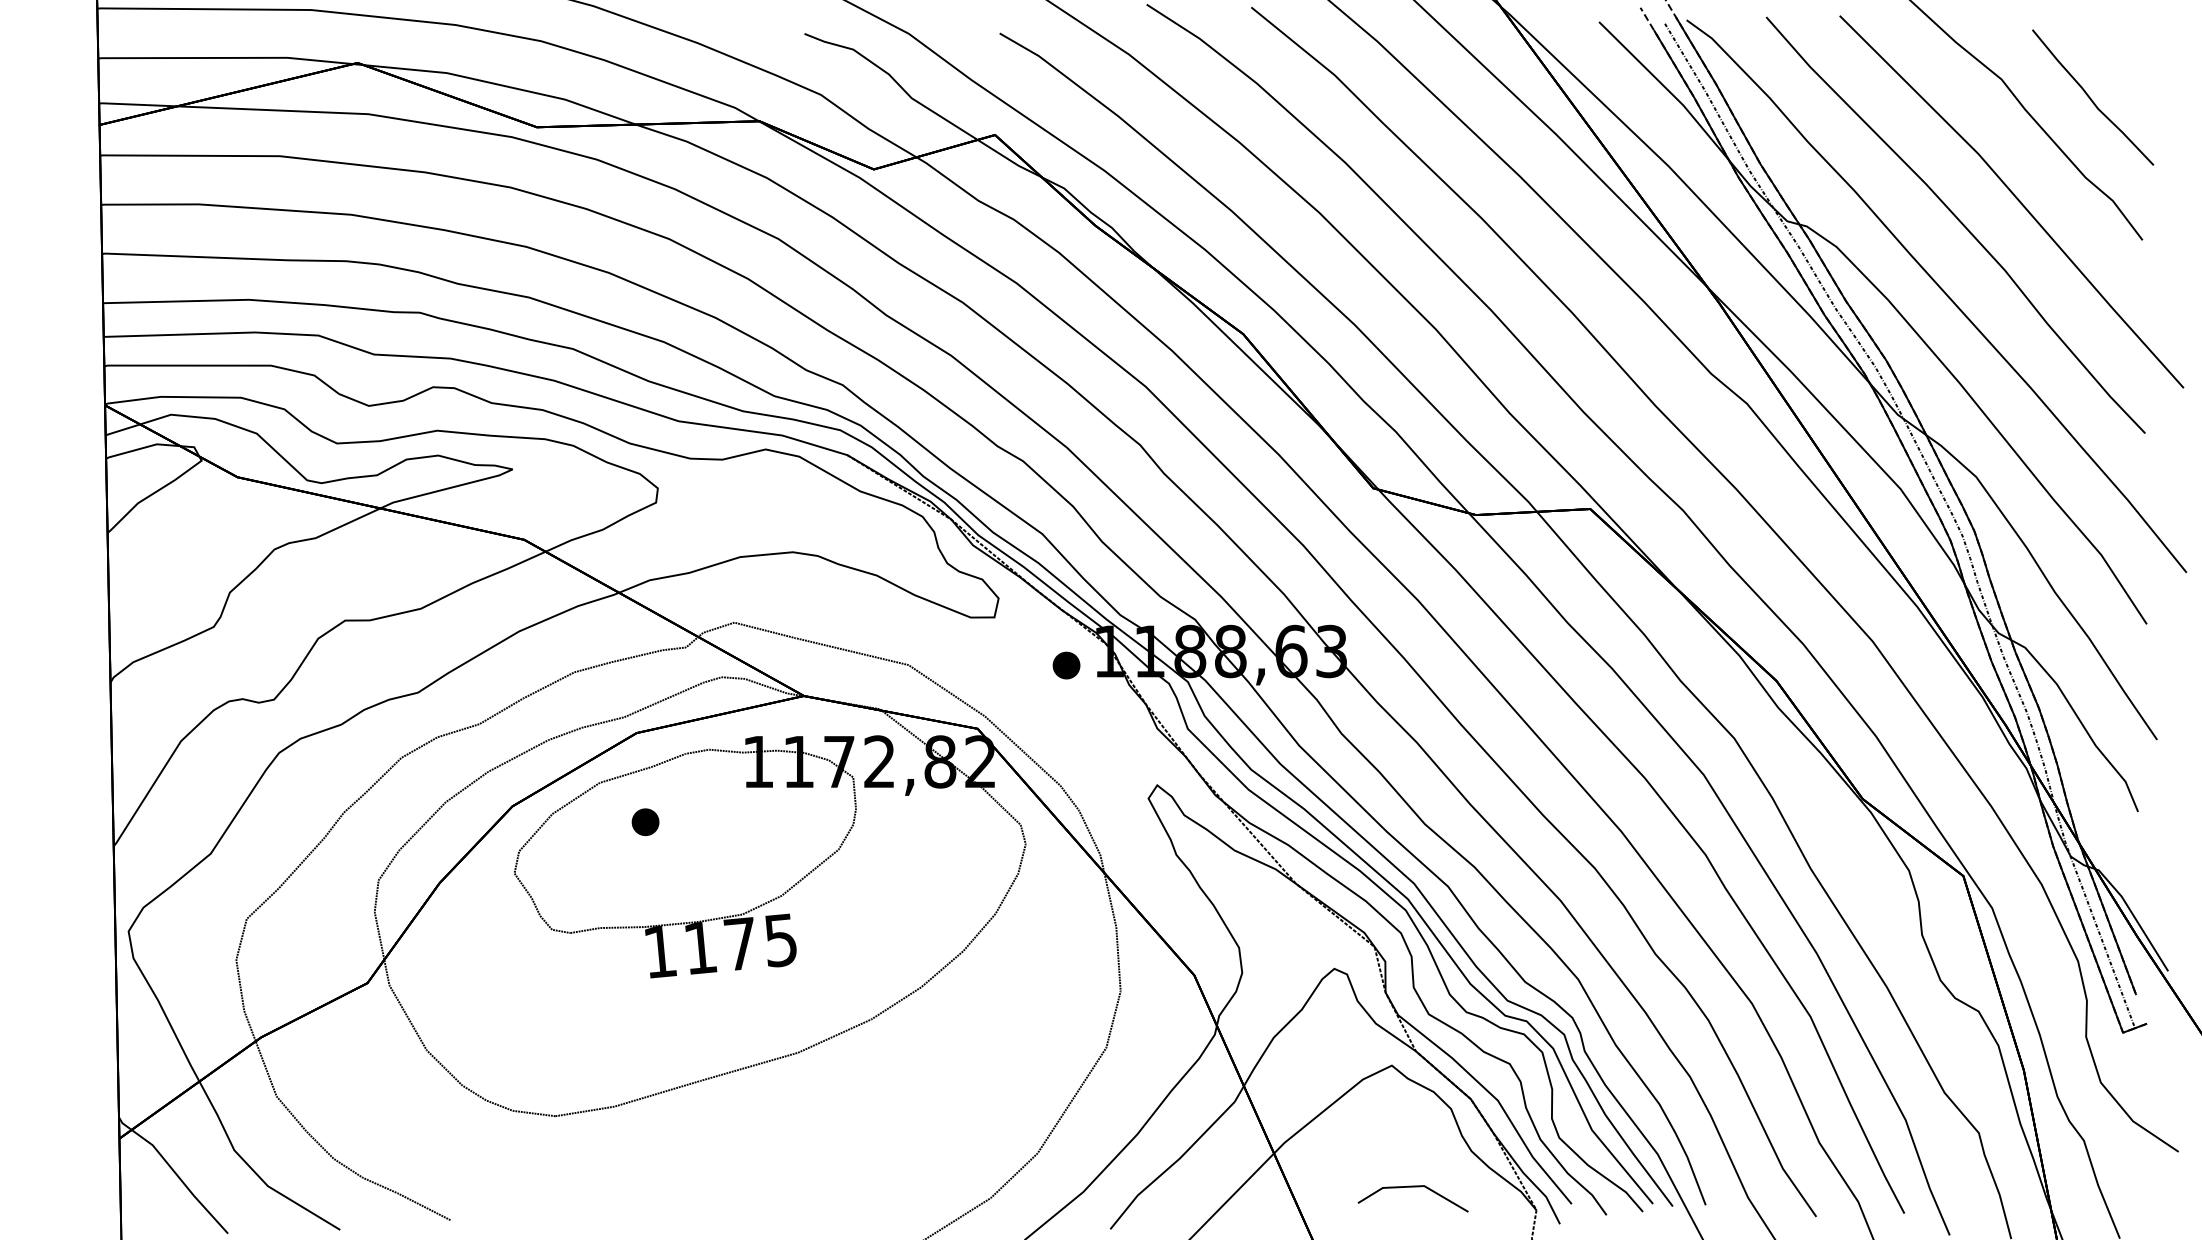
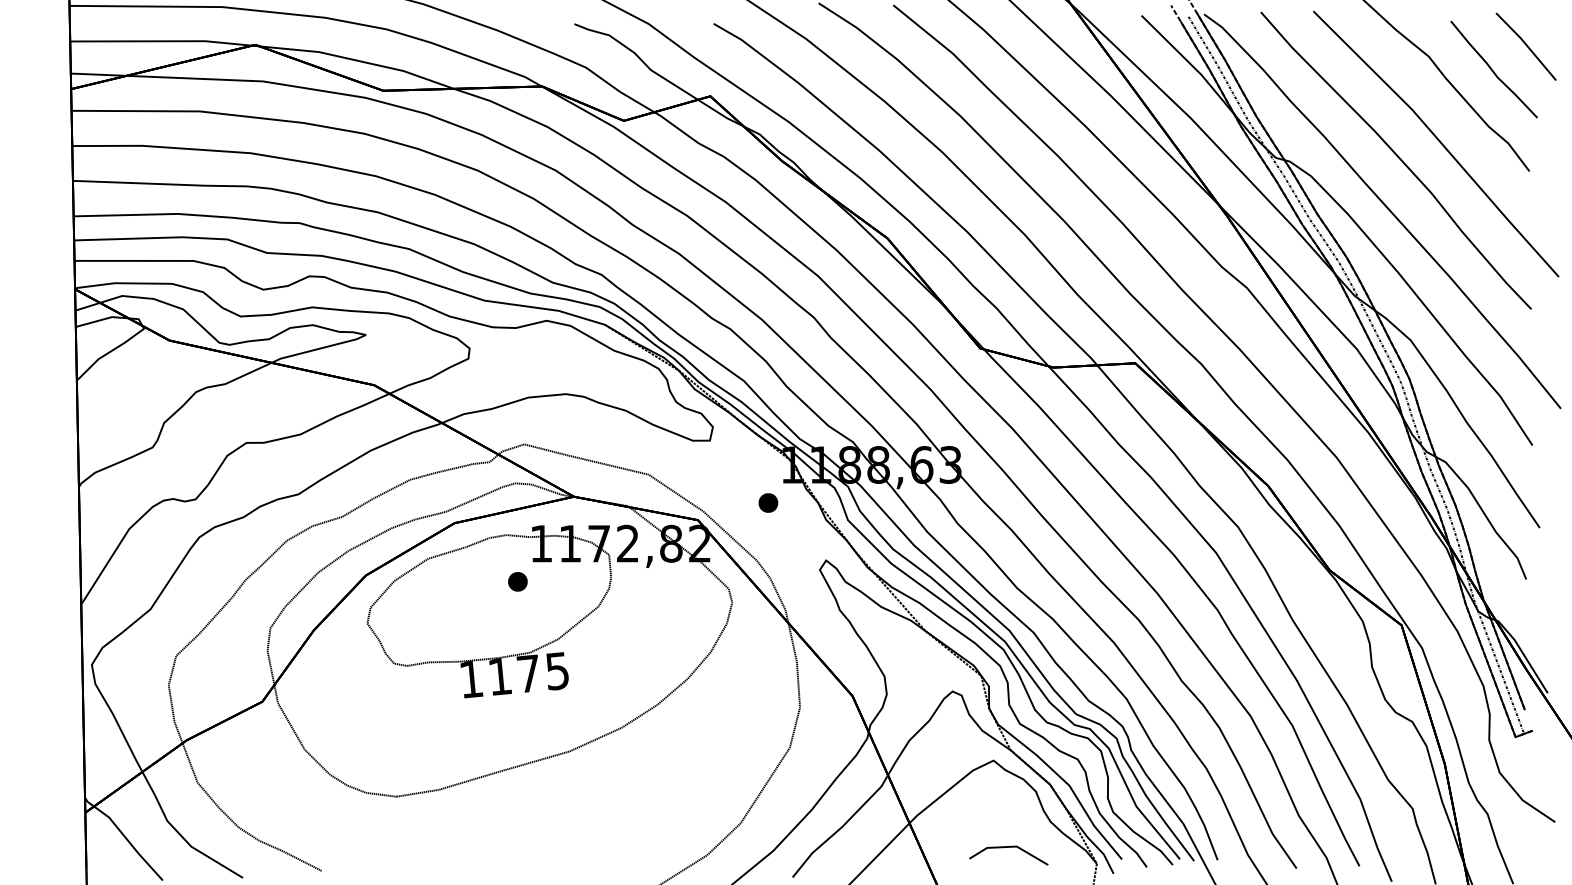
line: (2136, 63) -> (1525, 45), added
part: (1066, 664) -> (768, 502), moved
part: (645, 821) -> (517, 581), moved

